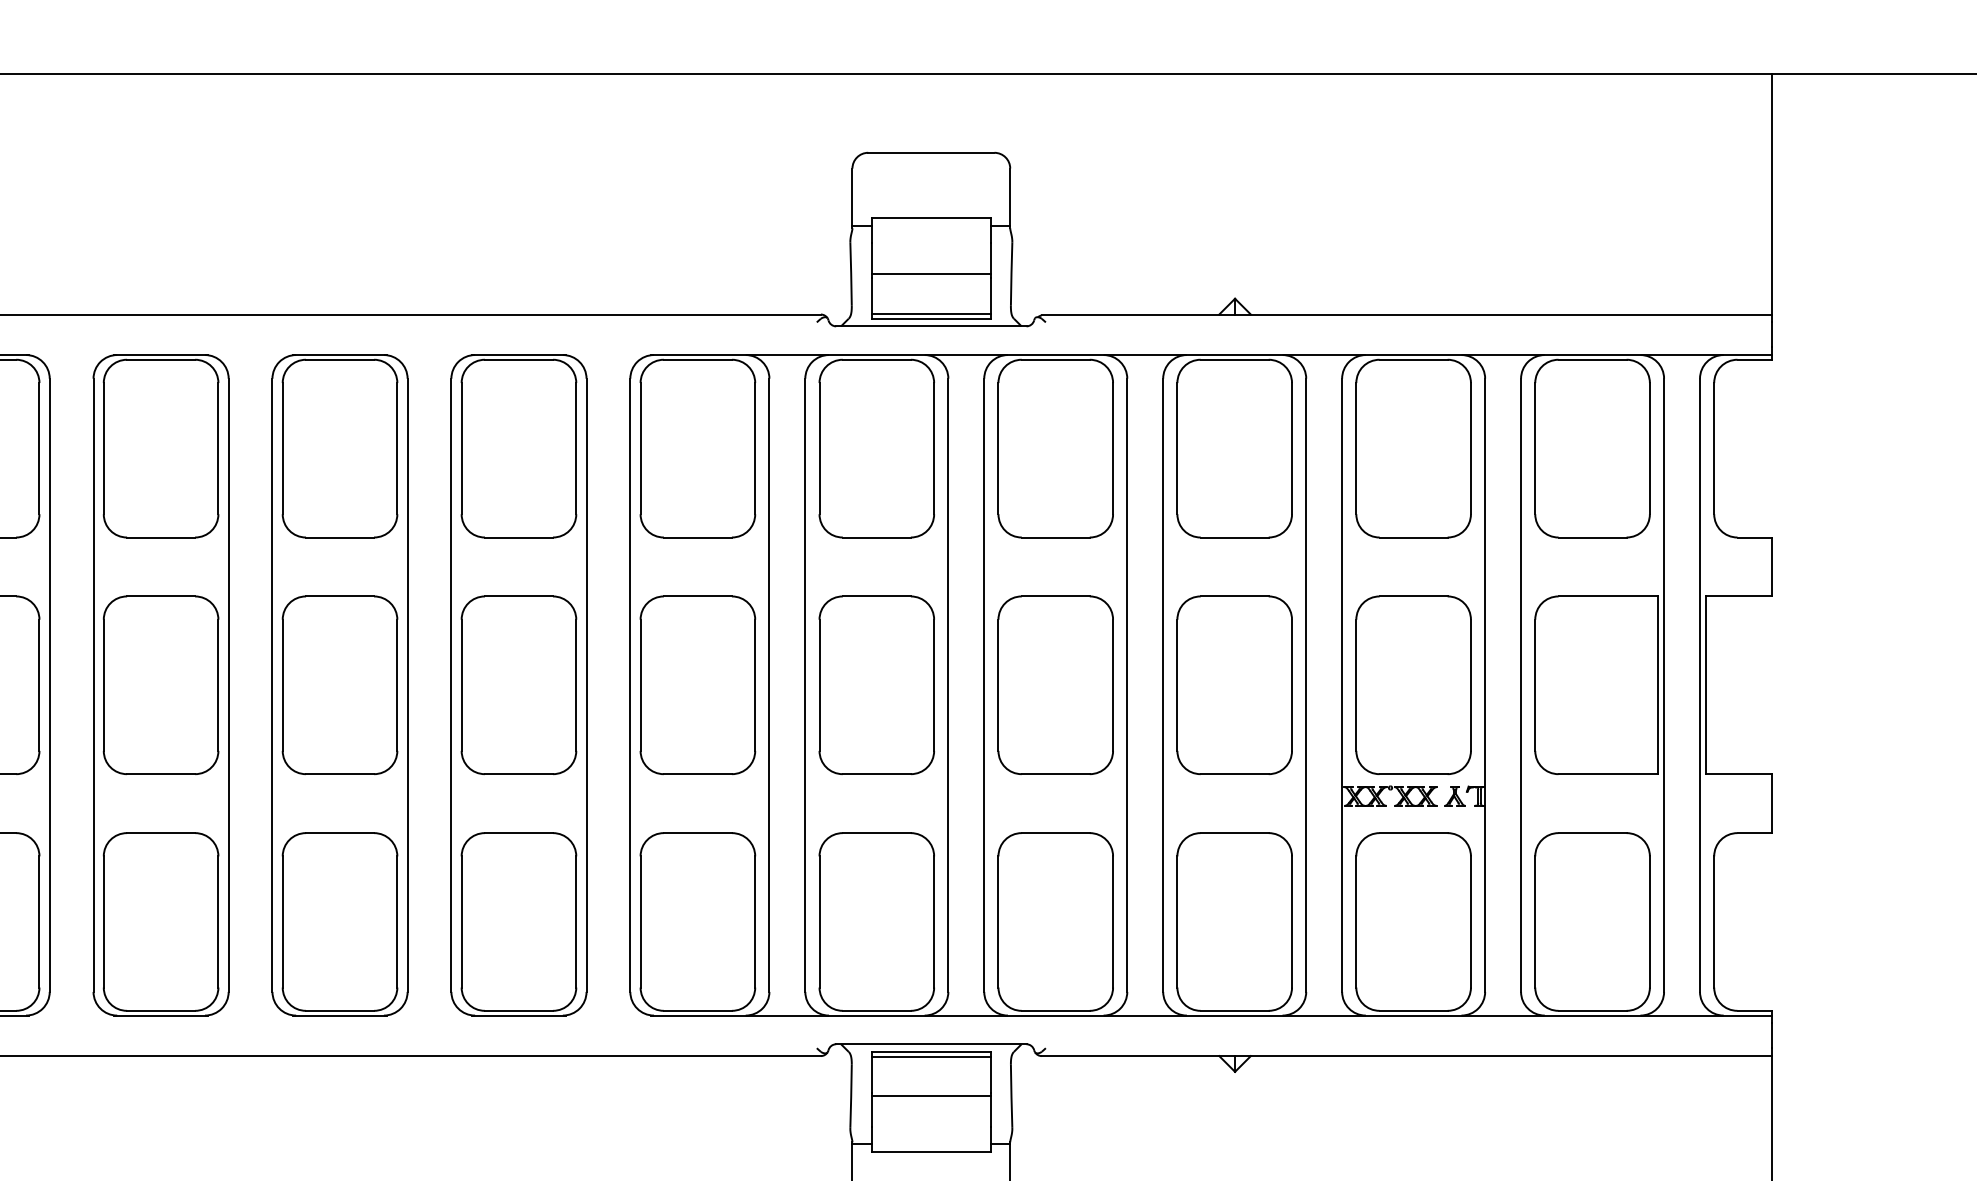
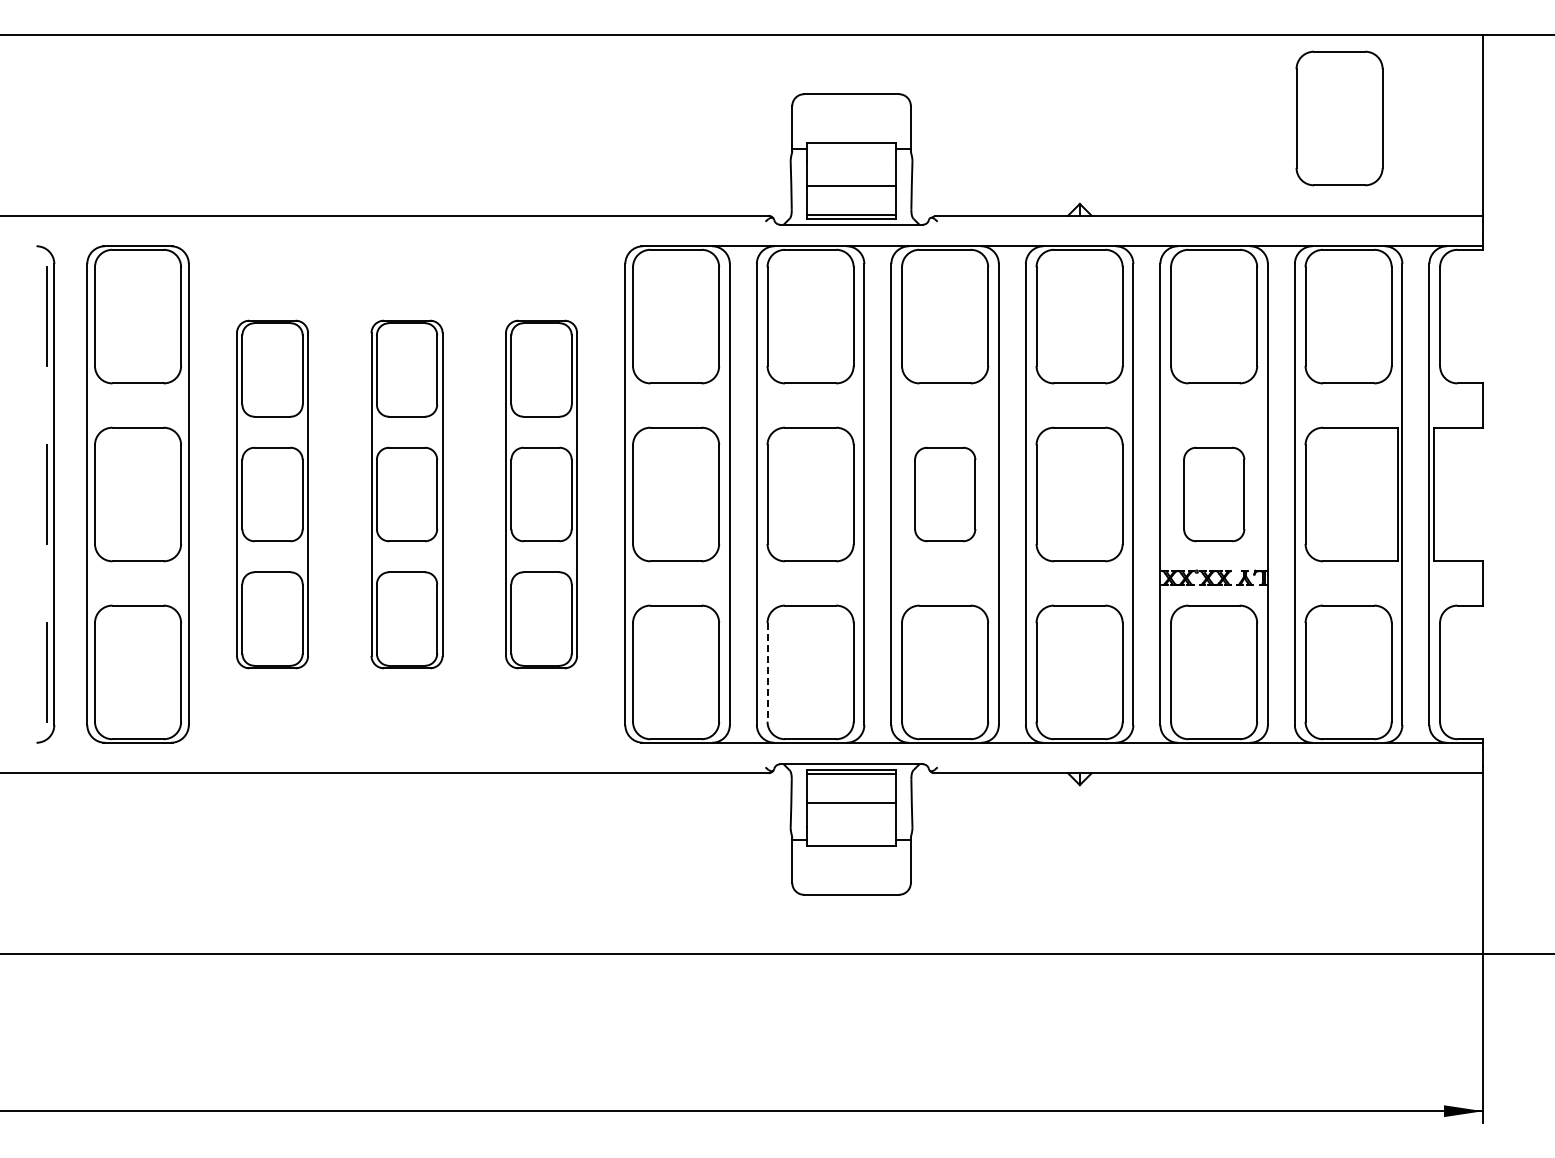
part: (1580, 185) -> (1339, 118), added
part: (161, 685) -> (272, 494), size x0.7
part: (339, 685) -> (406, 494), size x0.7
part: (518, 685) -> (541, 494), size x0.7
part: (1056, 685) -> (945, 494), size x0.7
part: (1414, 685) -> (1214, 494), size x0.7
line: (819, 922) -> (767, 672), solid -> dashed

